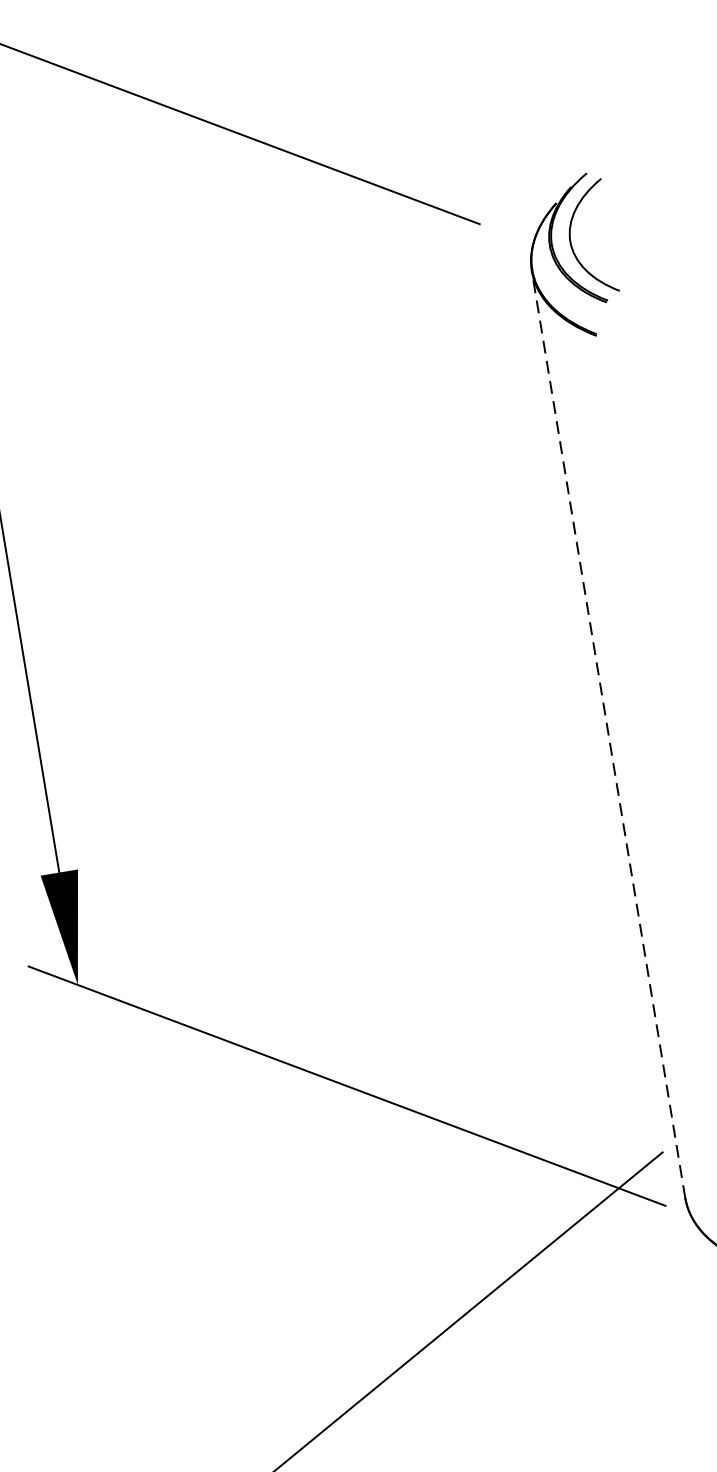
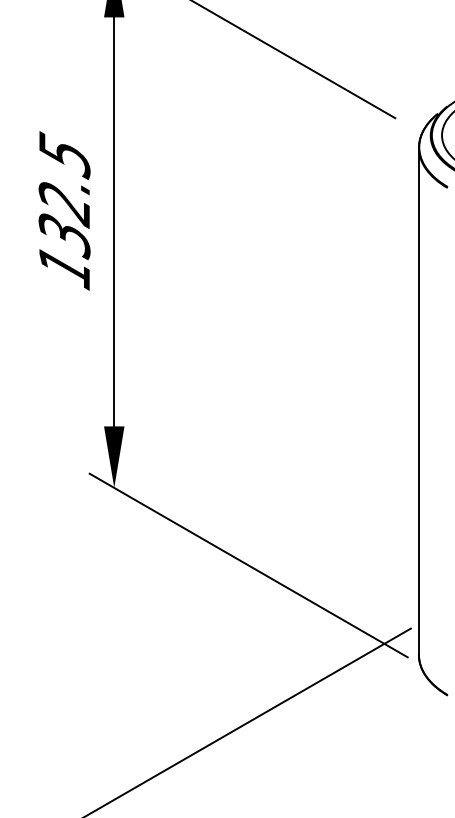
line: (607, 733) -> (418, 400), dashed -> solid

